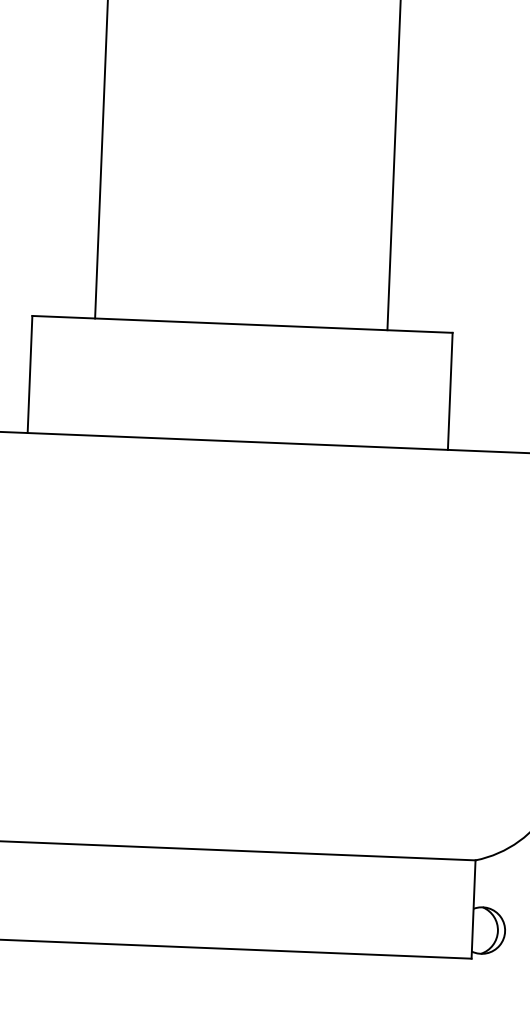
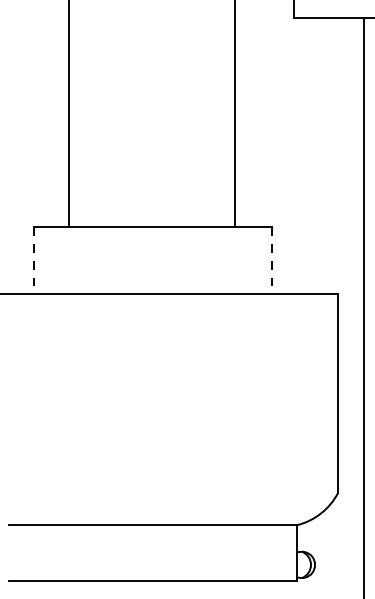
line: (29, 374) -> (33, 260), solid -> dashed
line: (449, 391) -> (271, 260), solid -> dashed

